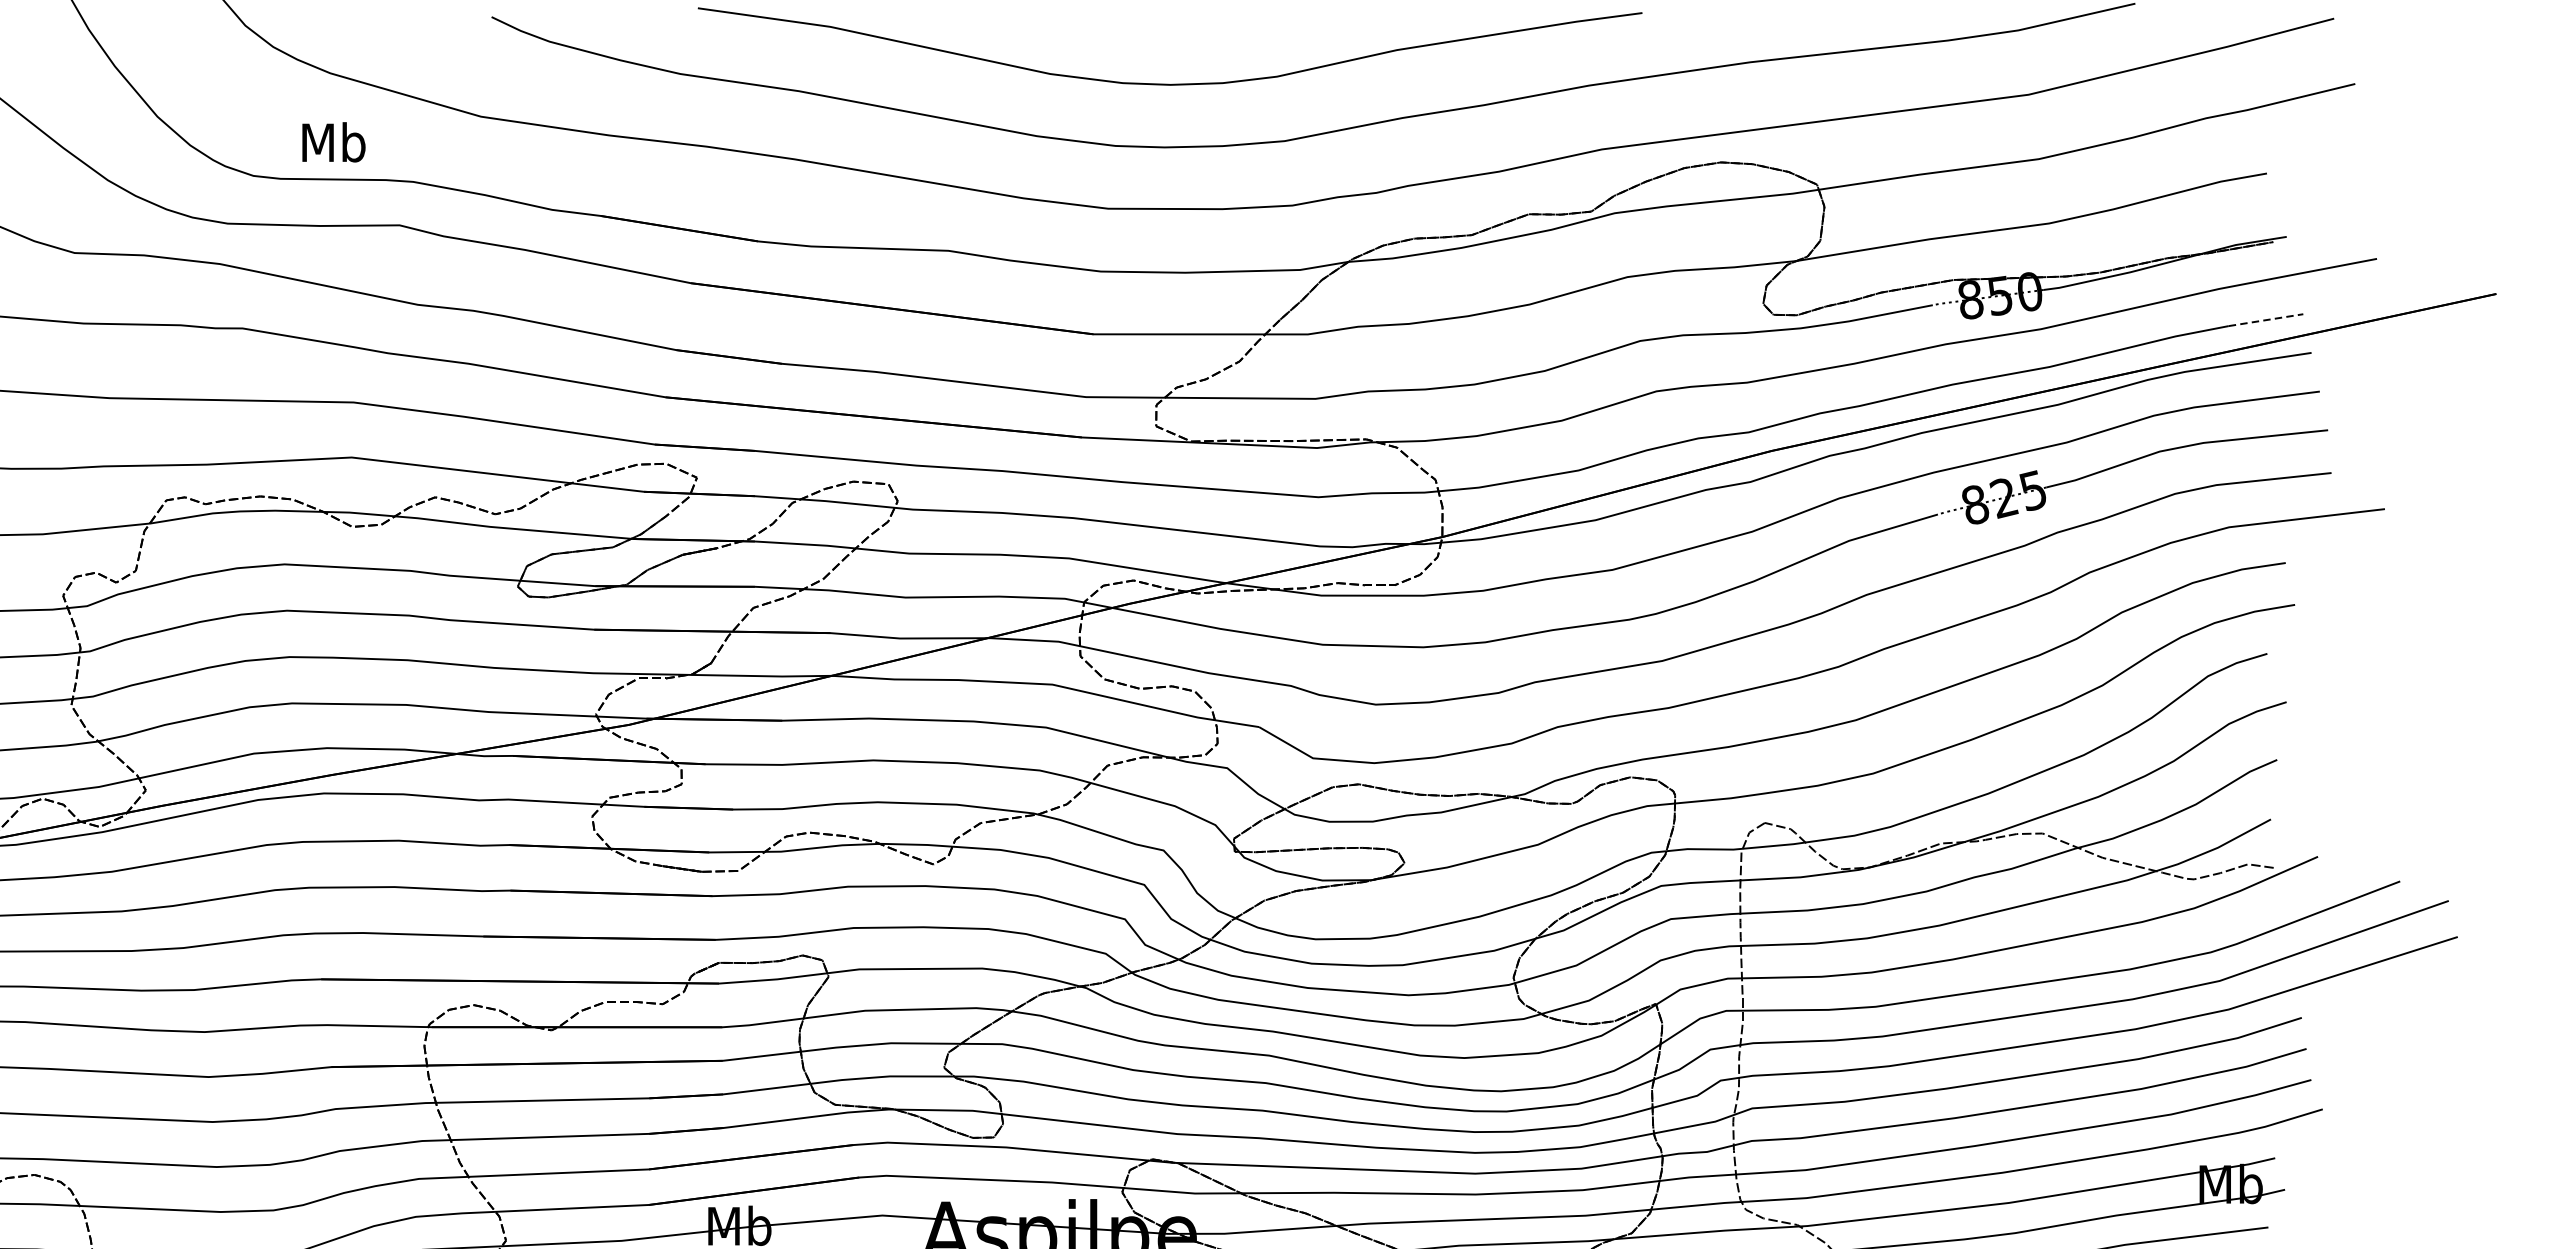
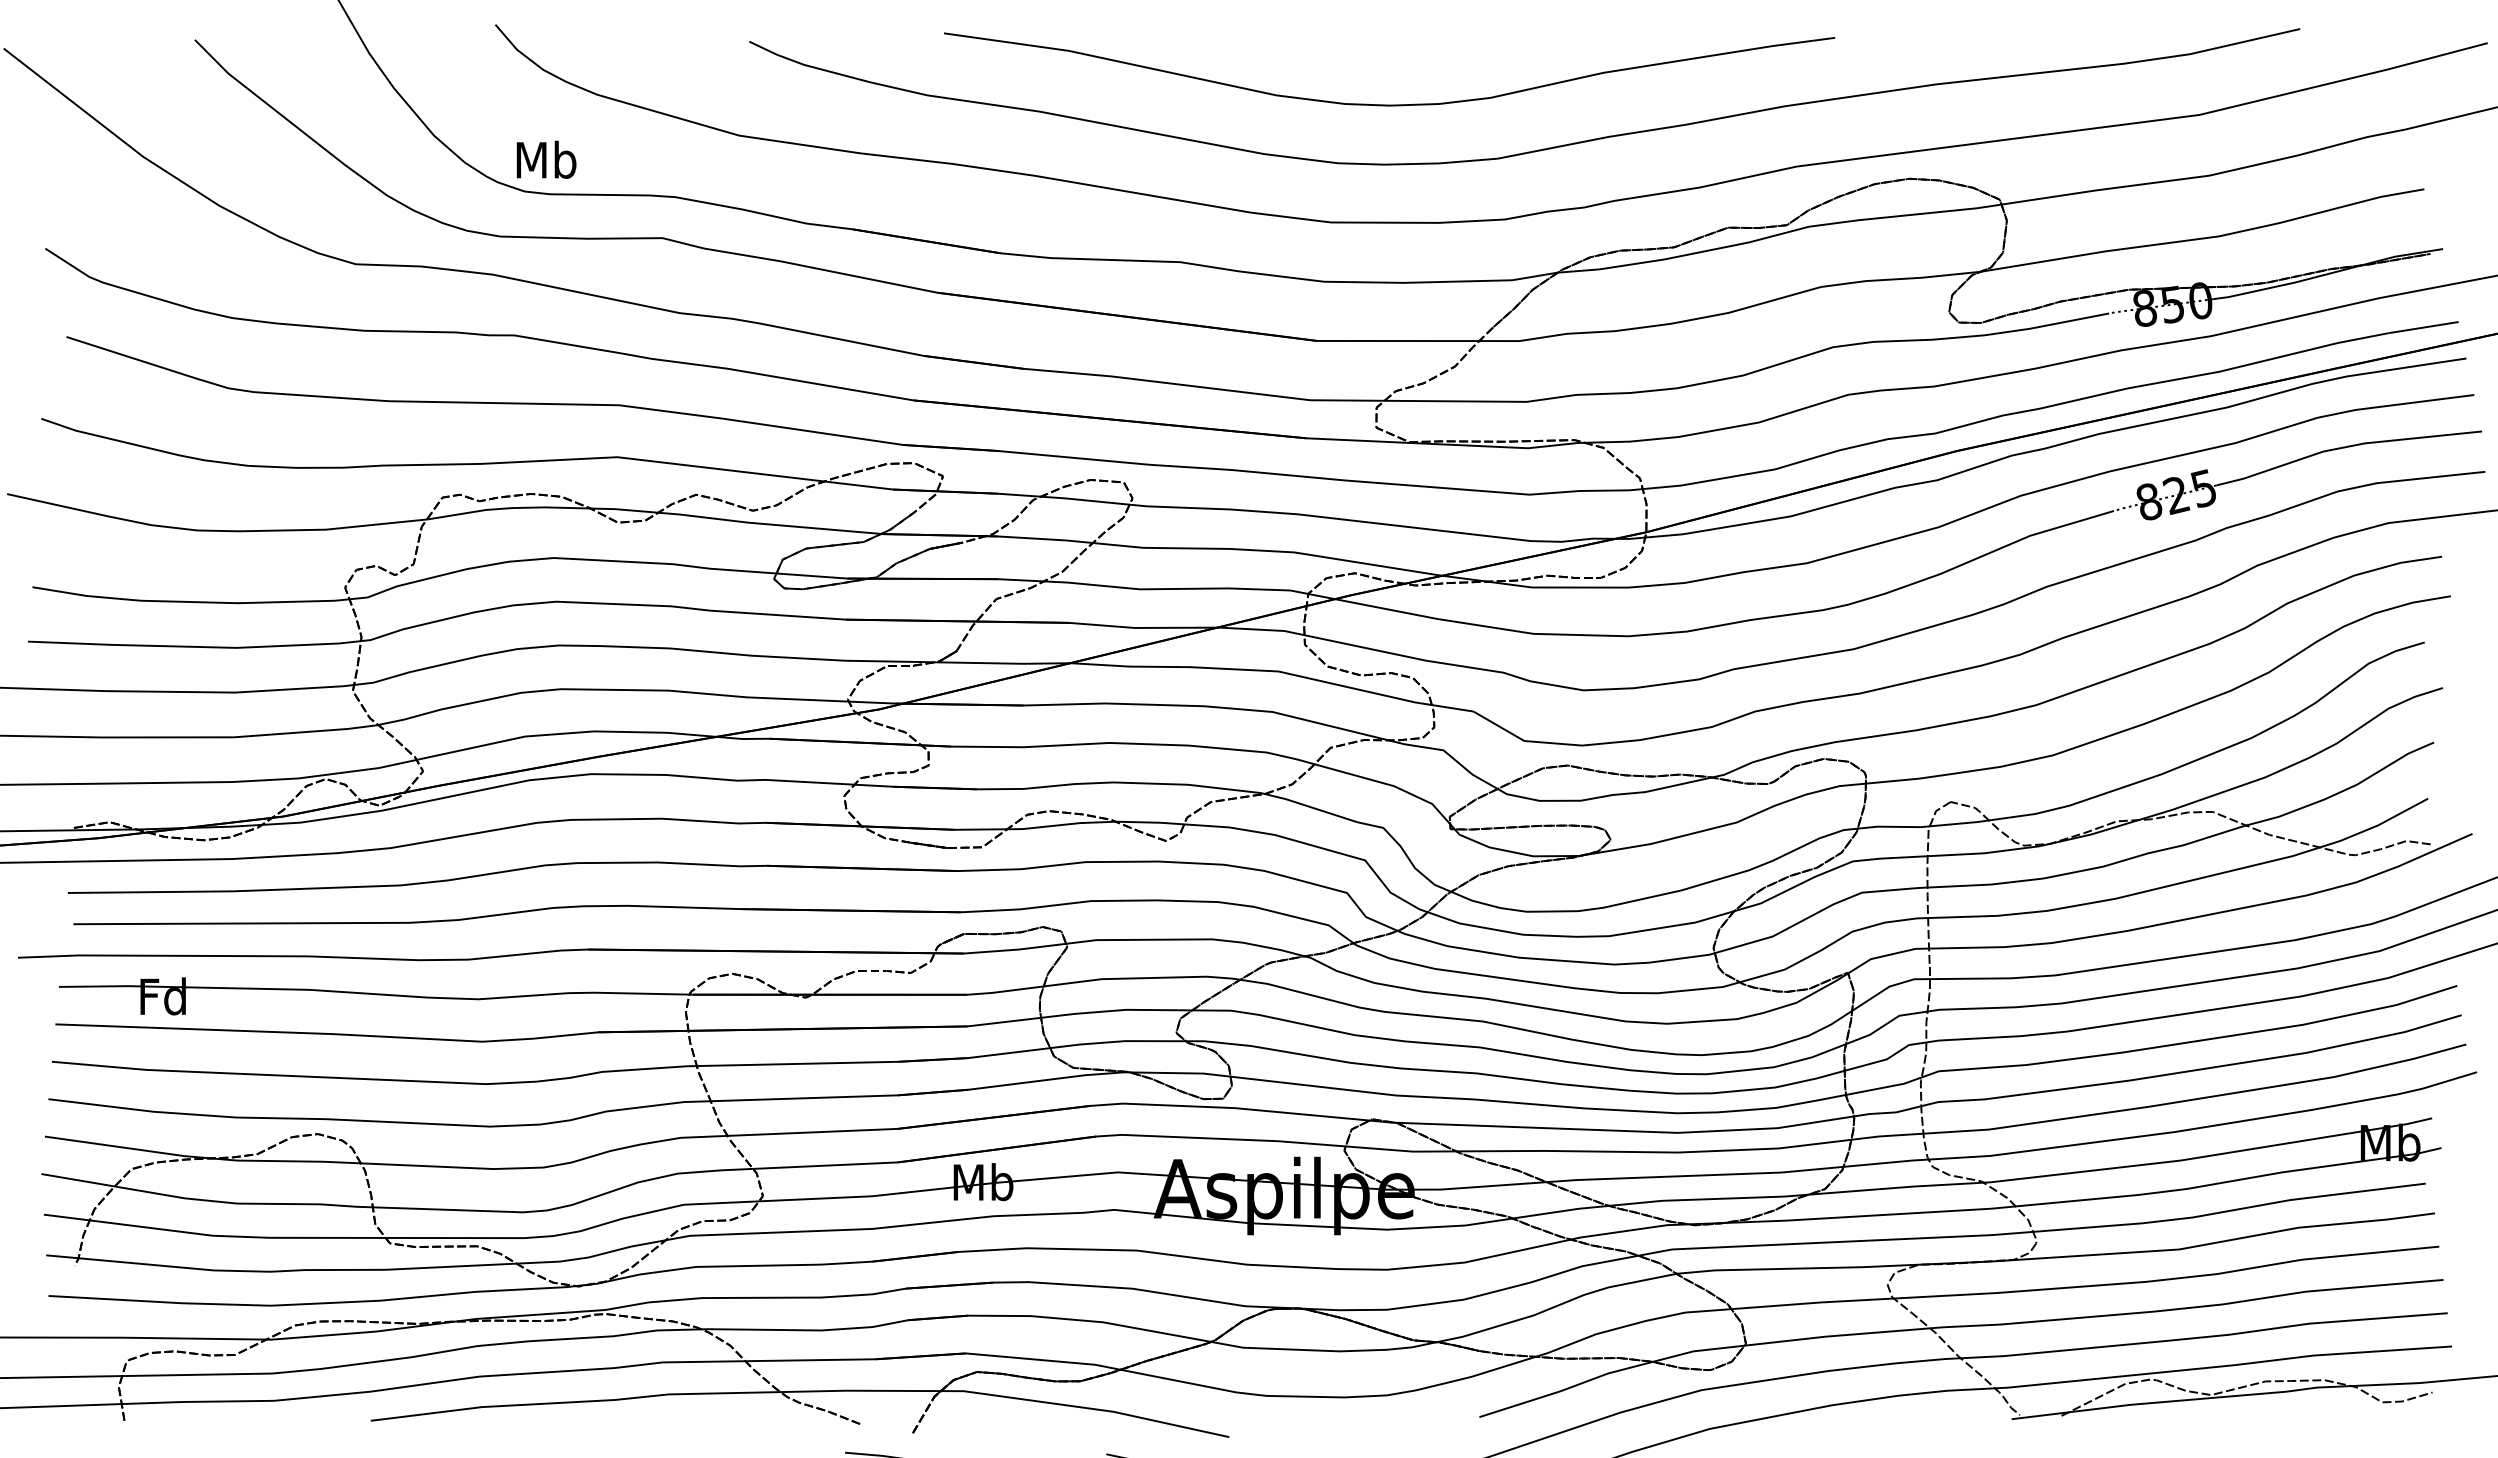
text: (333, 141) -> (546, 159), moved
line: (2266, 320) -> (2423, 327), dashed -> solid

